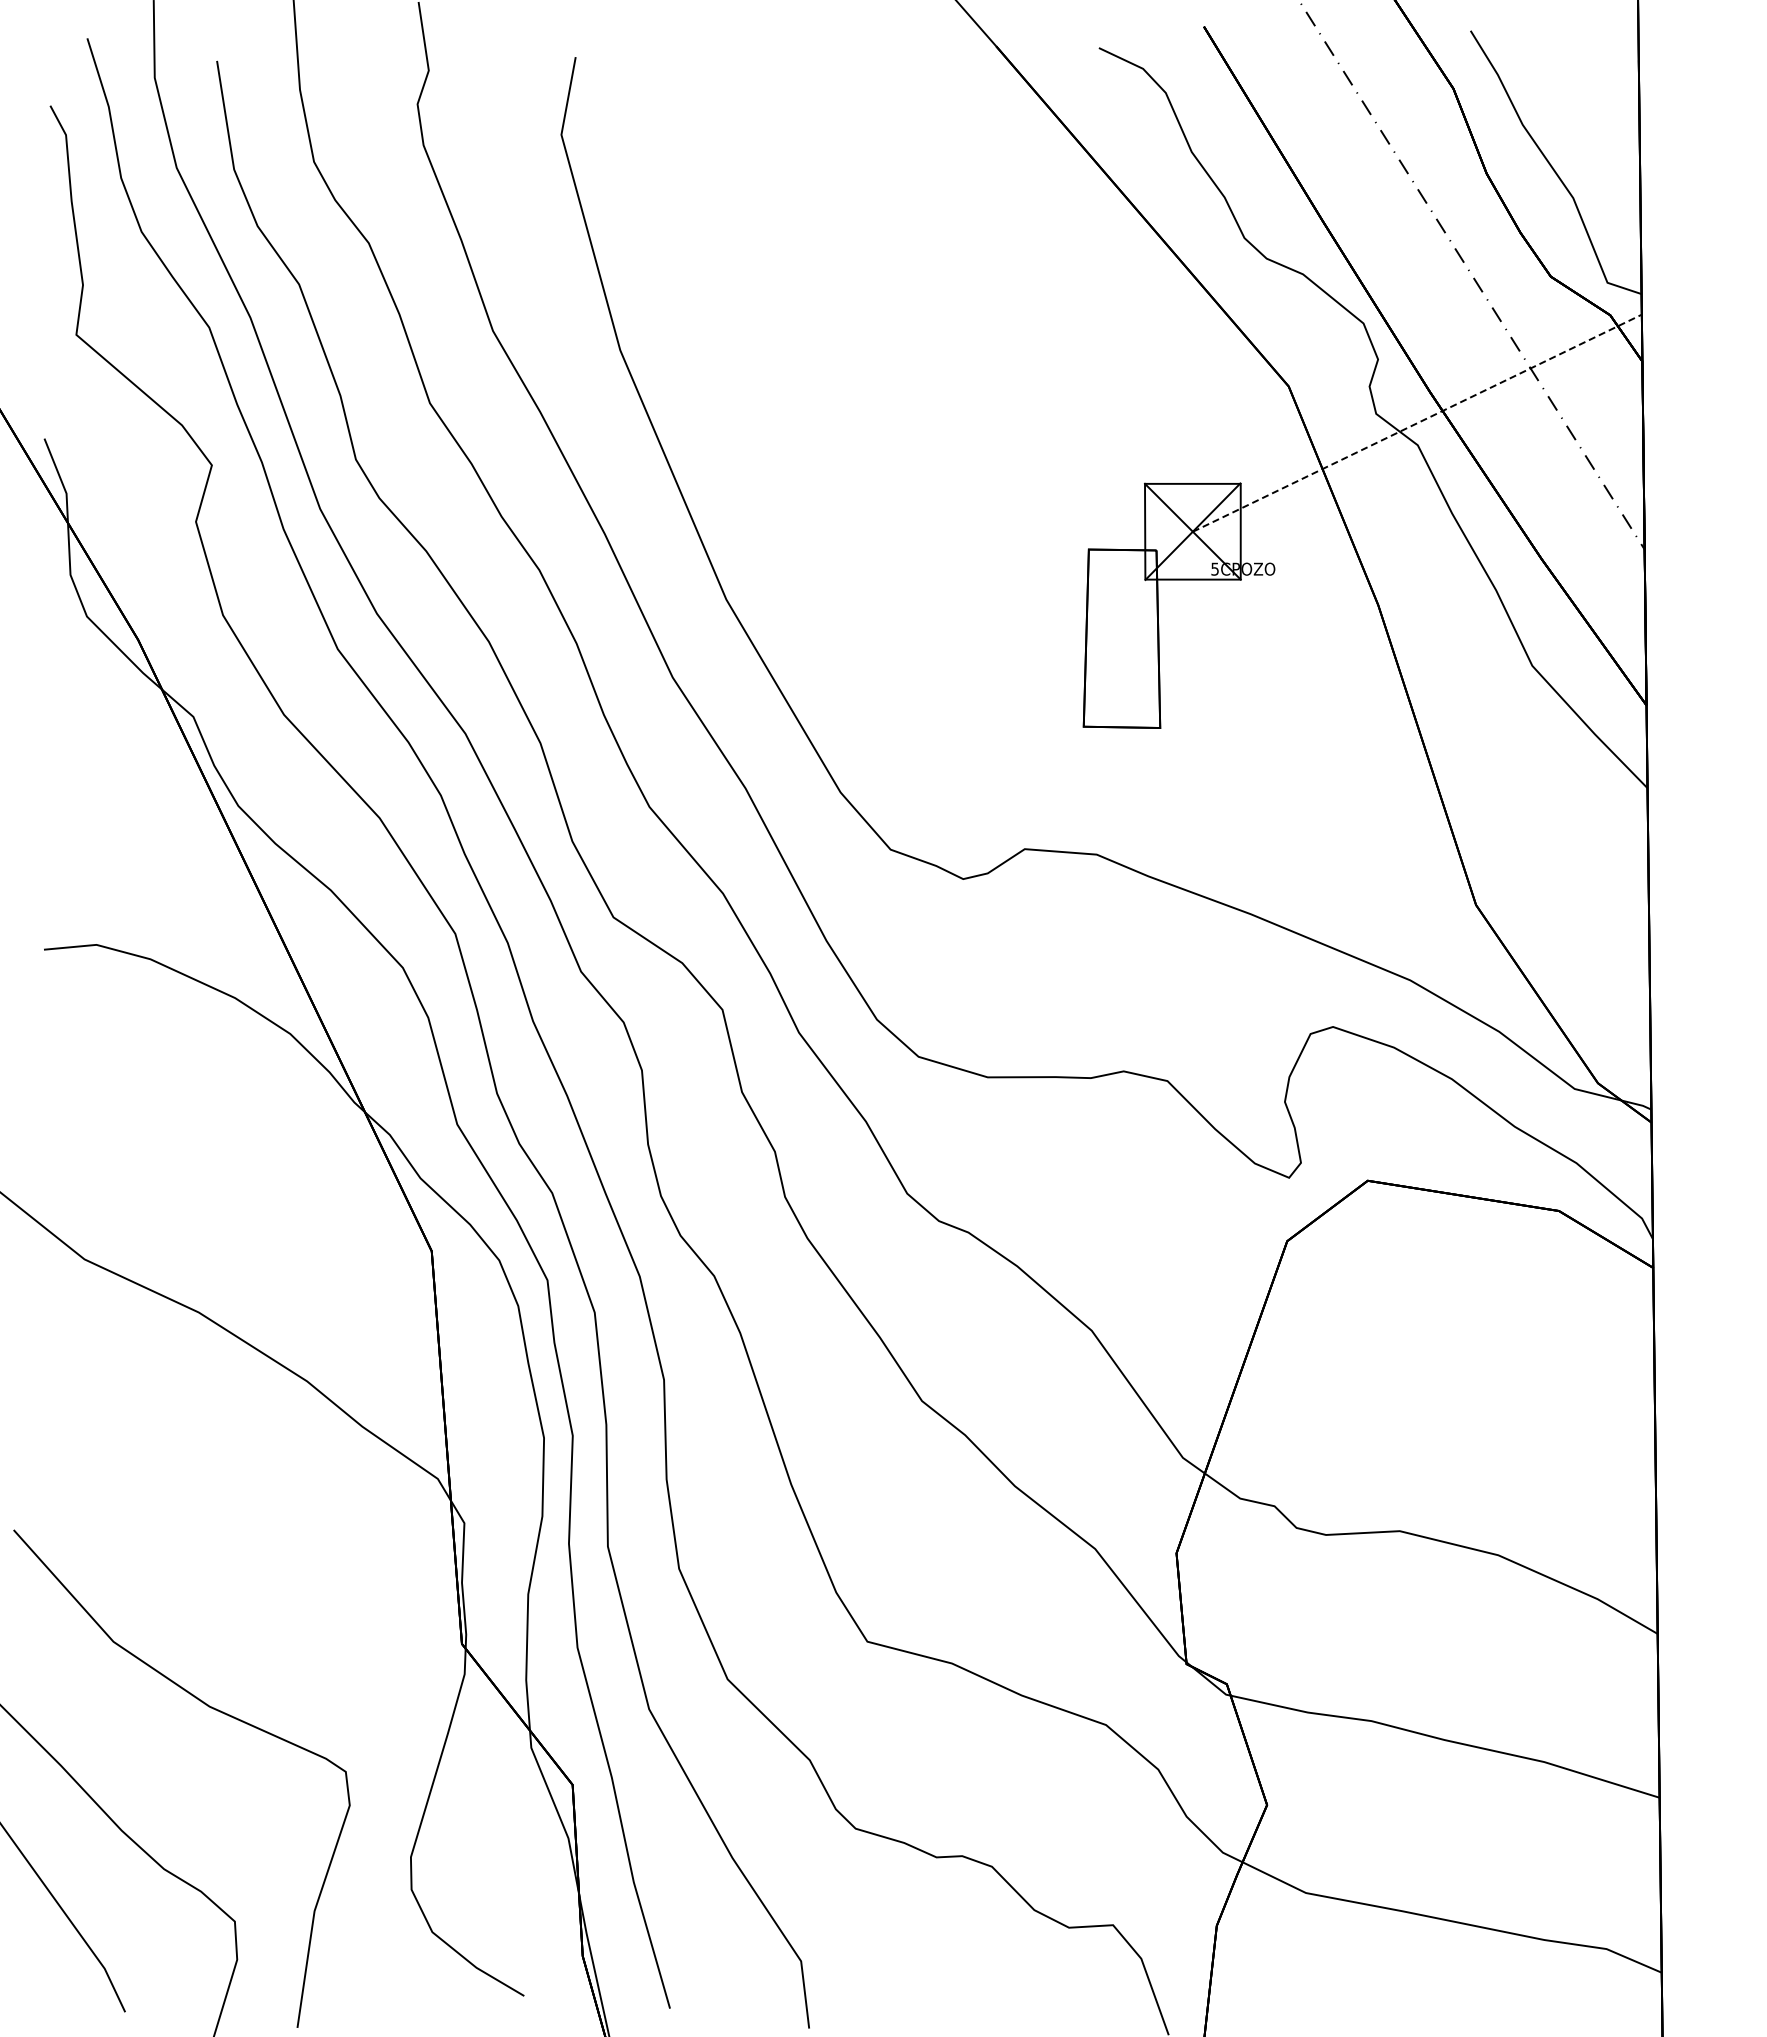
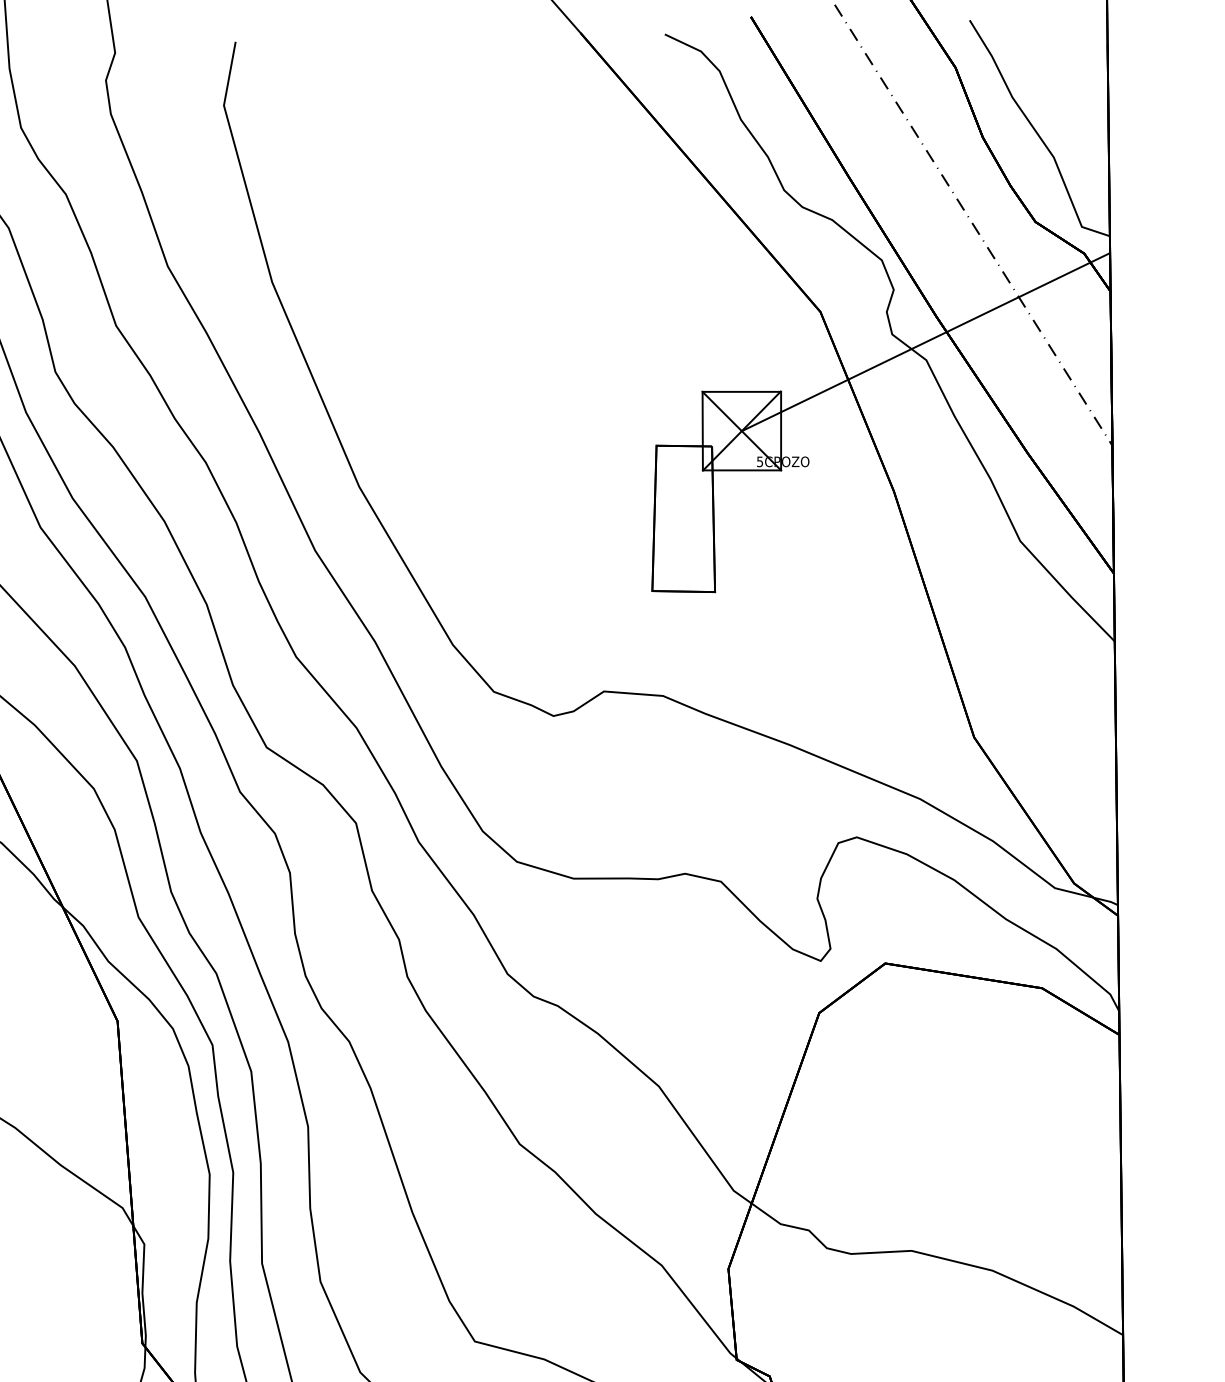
line: (1417, 423) -> (926, 342), dashed -> solid

